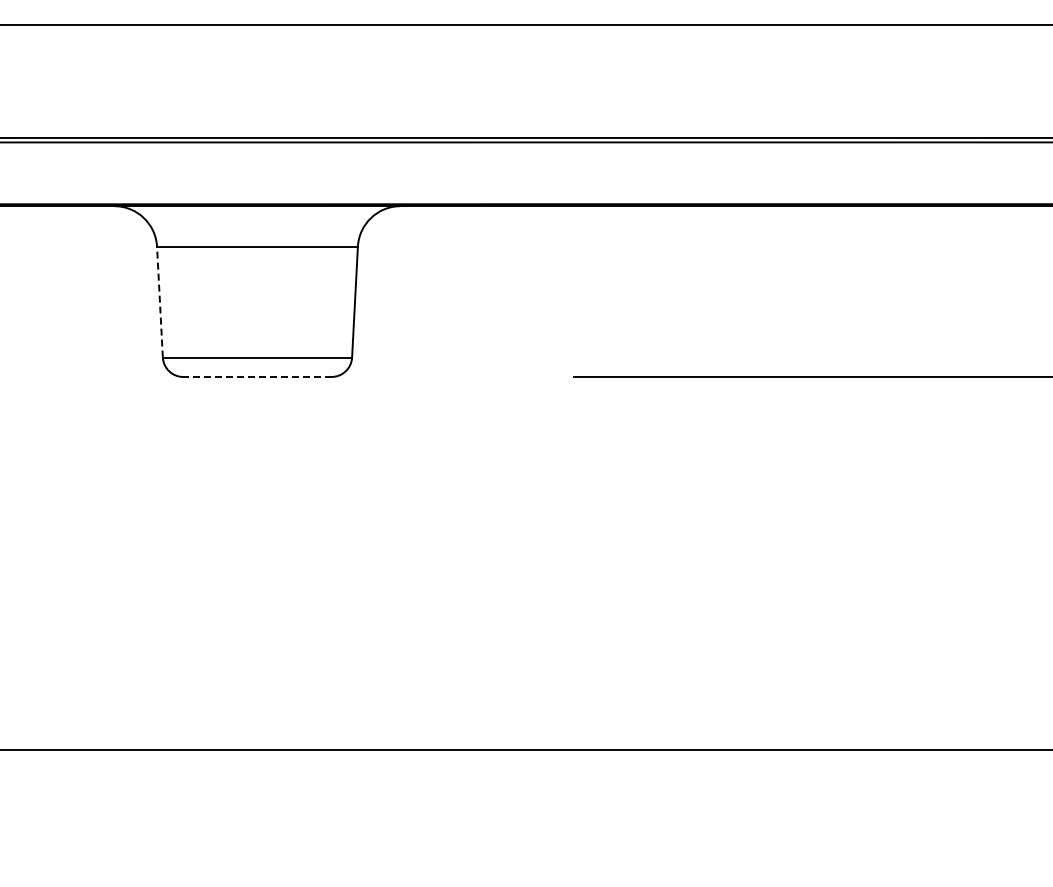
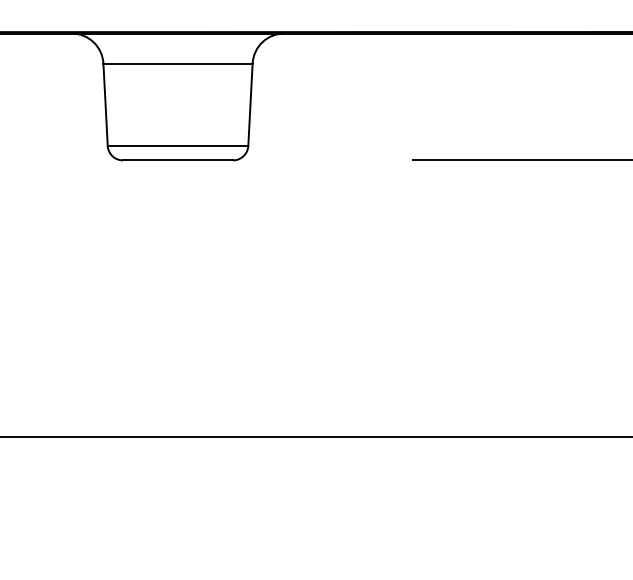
line: (159, 302) -> (105, 105), dashed -> solid
line: (256, 376) -> (177, 160), dashed -> solid

